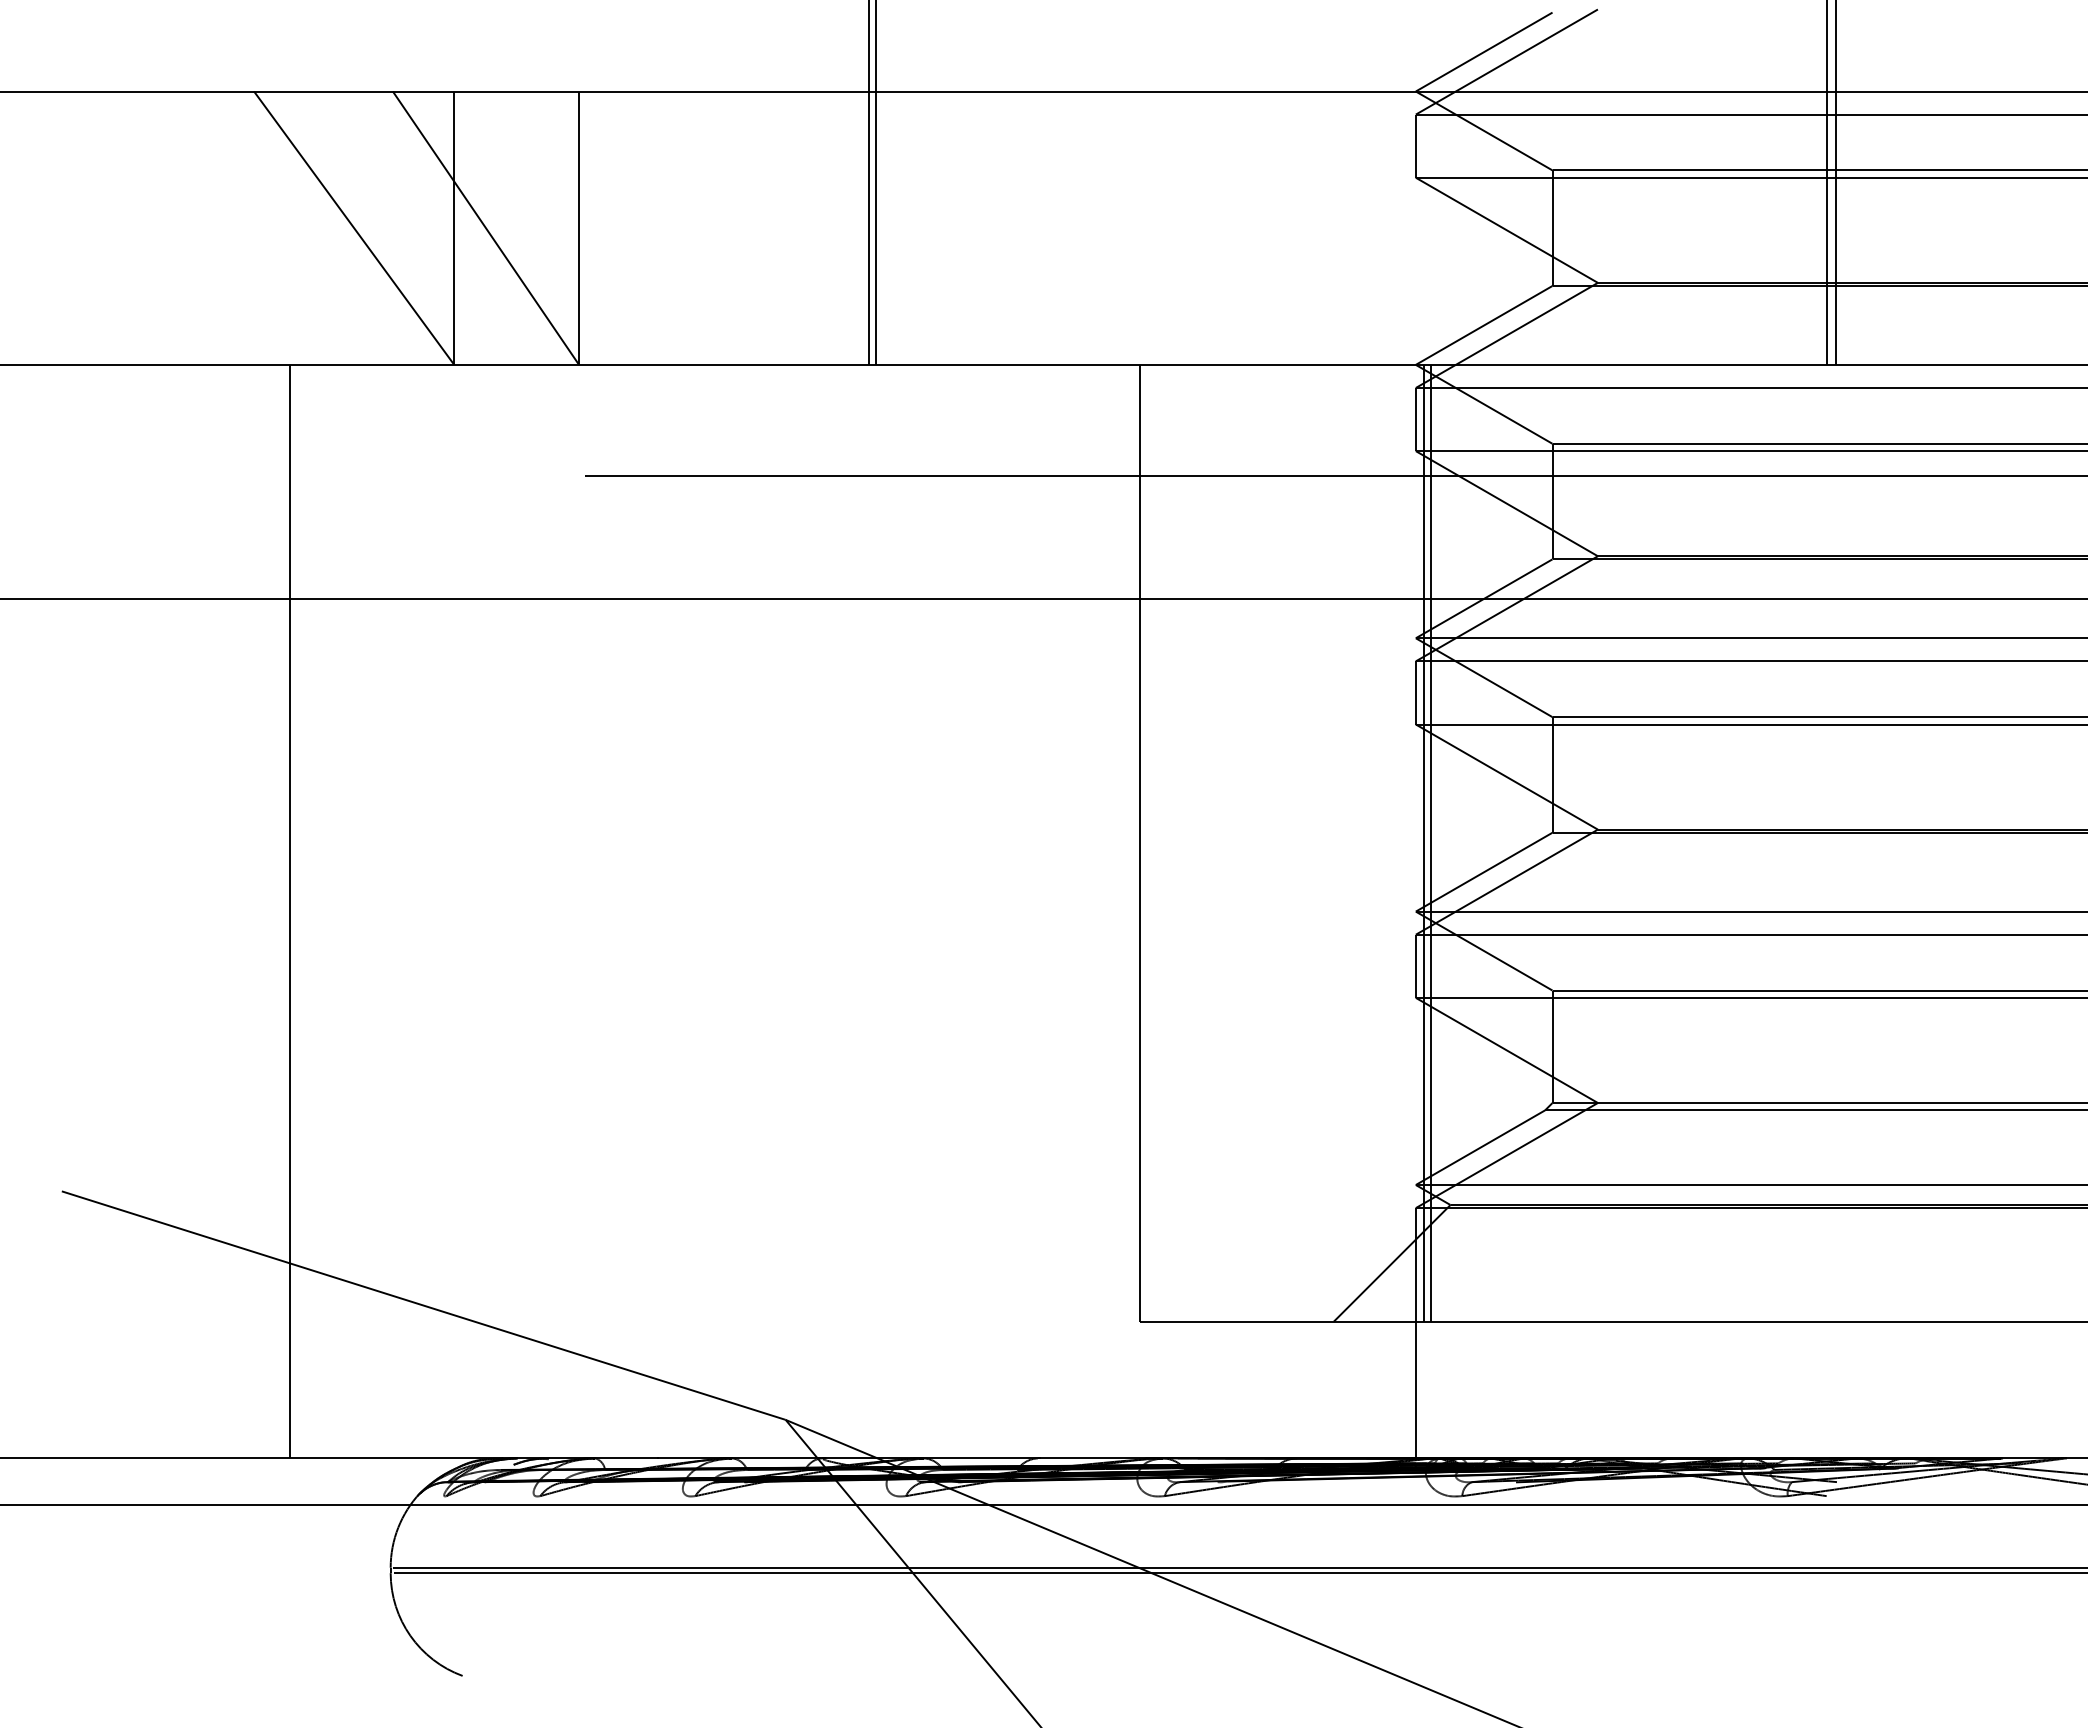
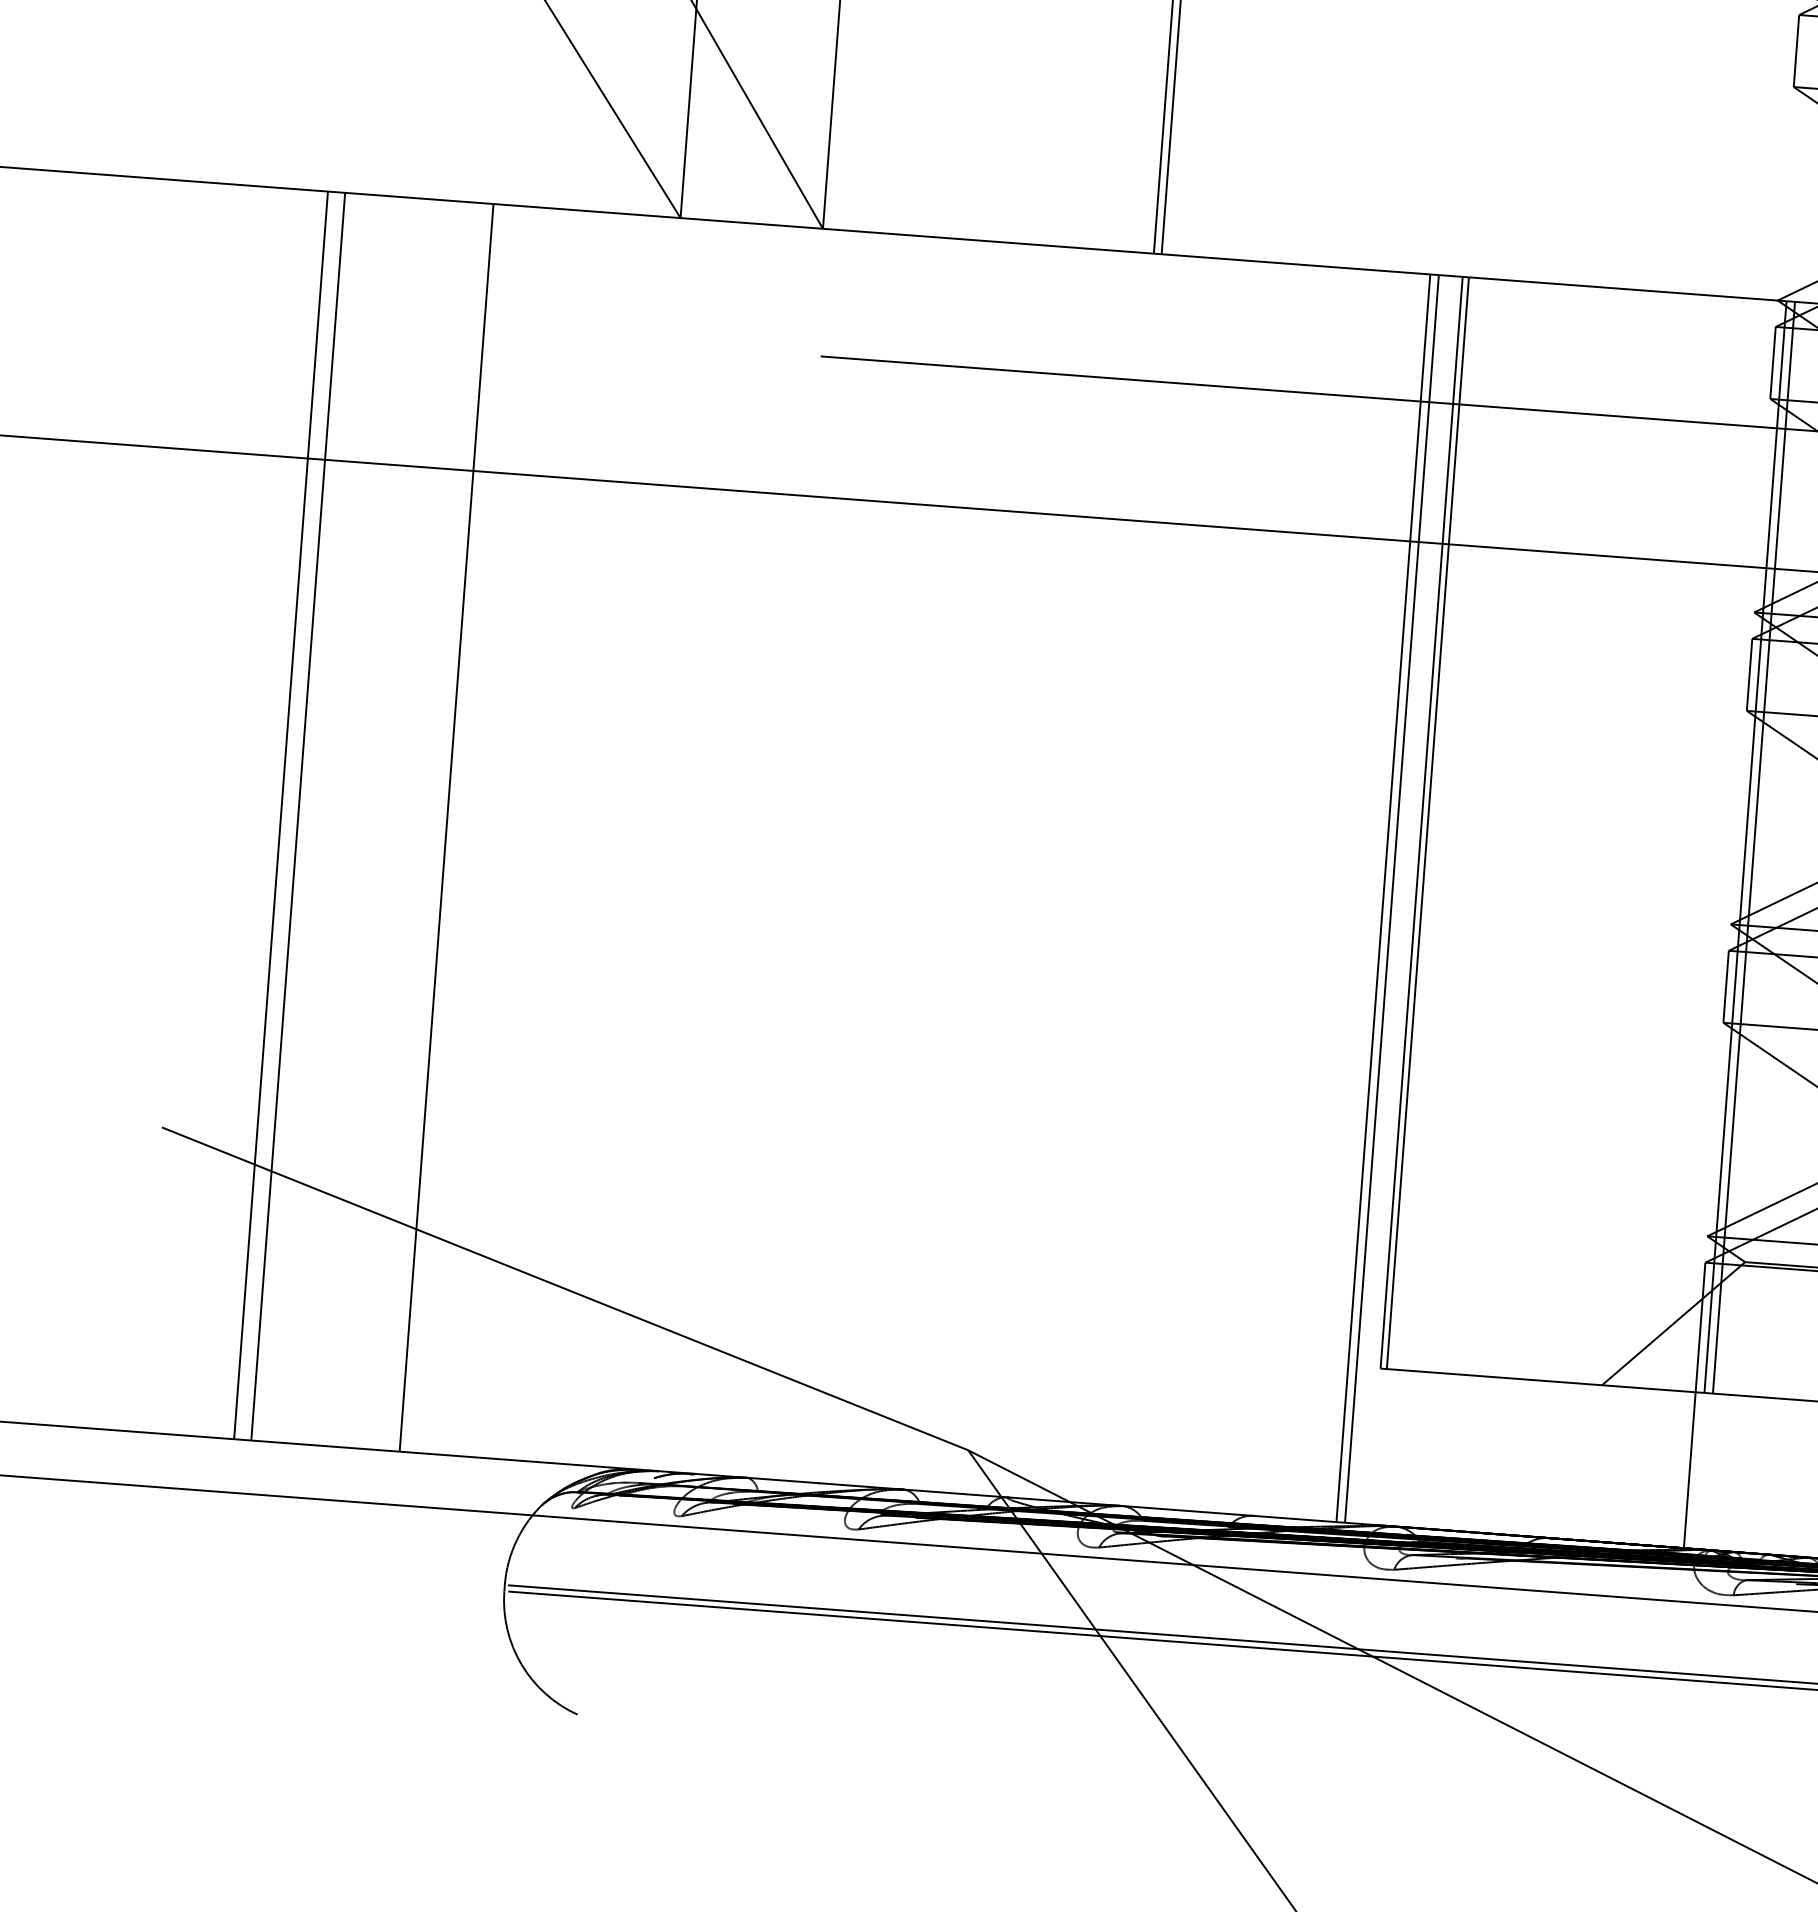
line: (1145, 842) -> (1428, 822), added
line: (145, 911) -> (281, 815), added
line: (160, 911) -> (298, 816), added
line: (1111, 911) -> (1383, 898), added
line: (1118, 911) -> (1391, 898), added

